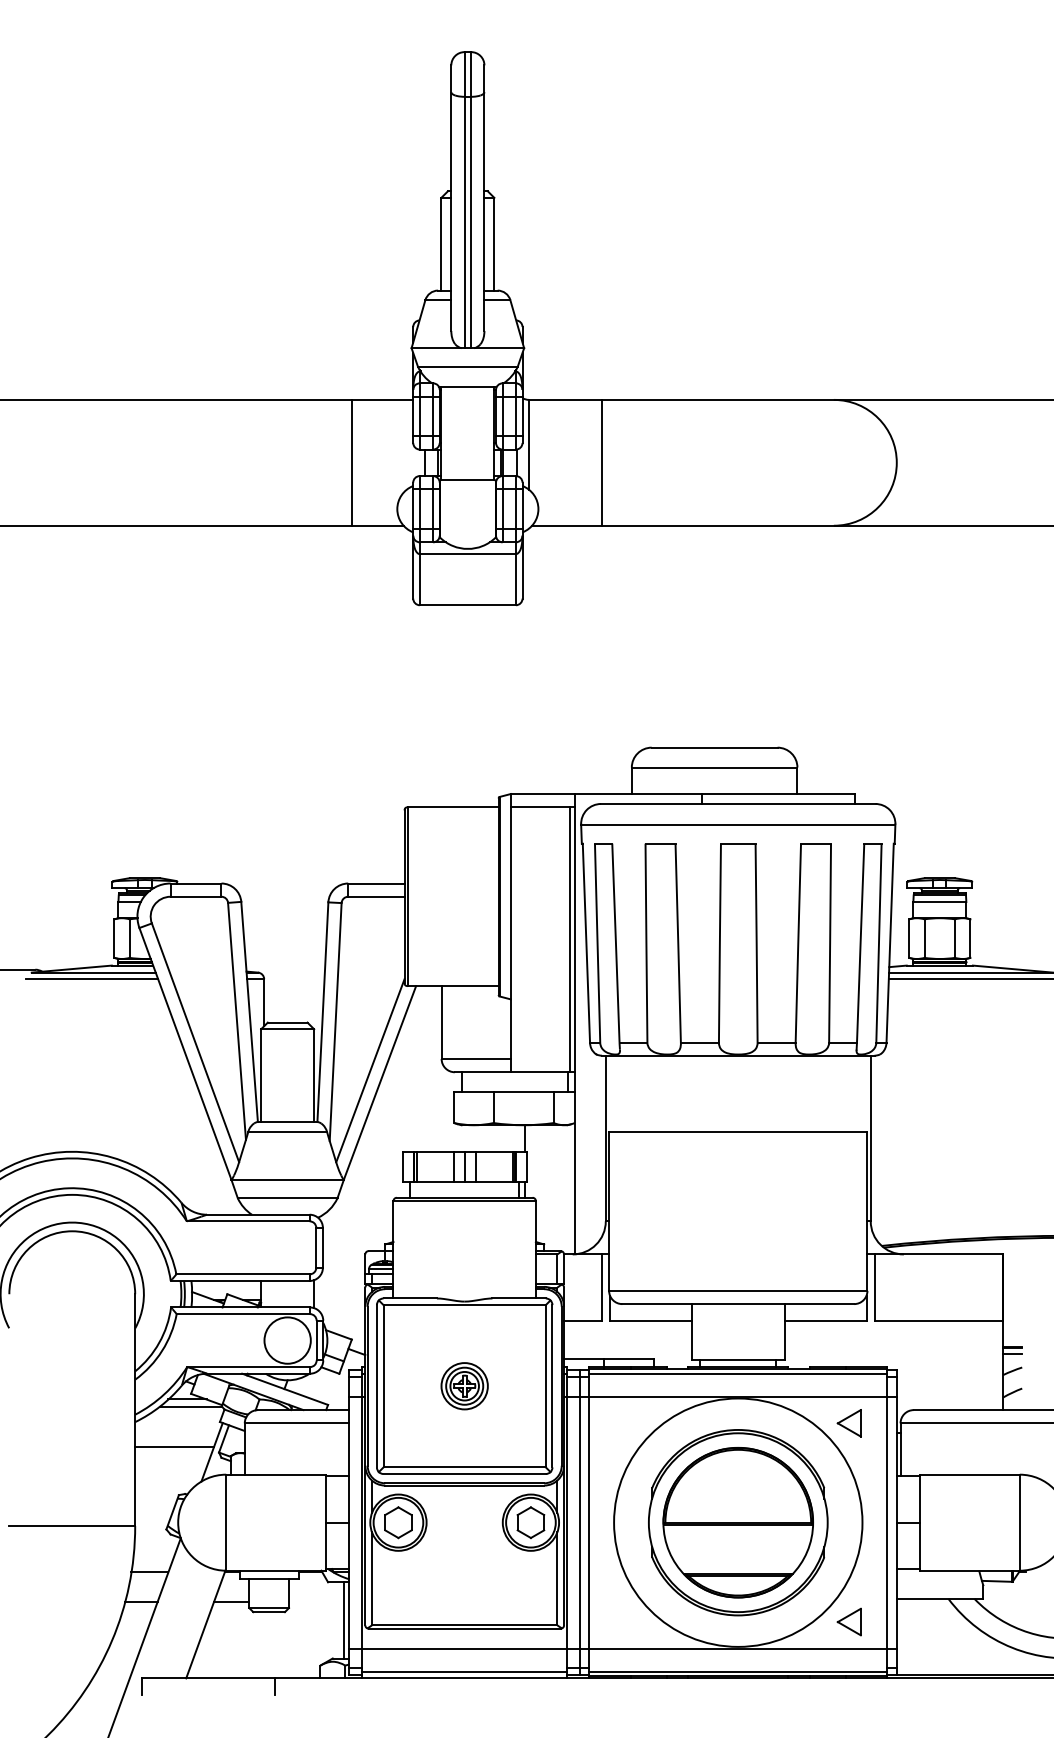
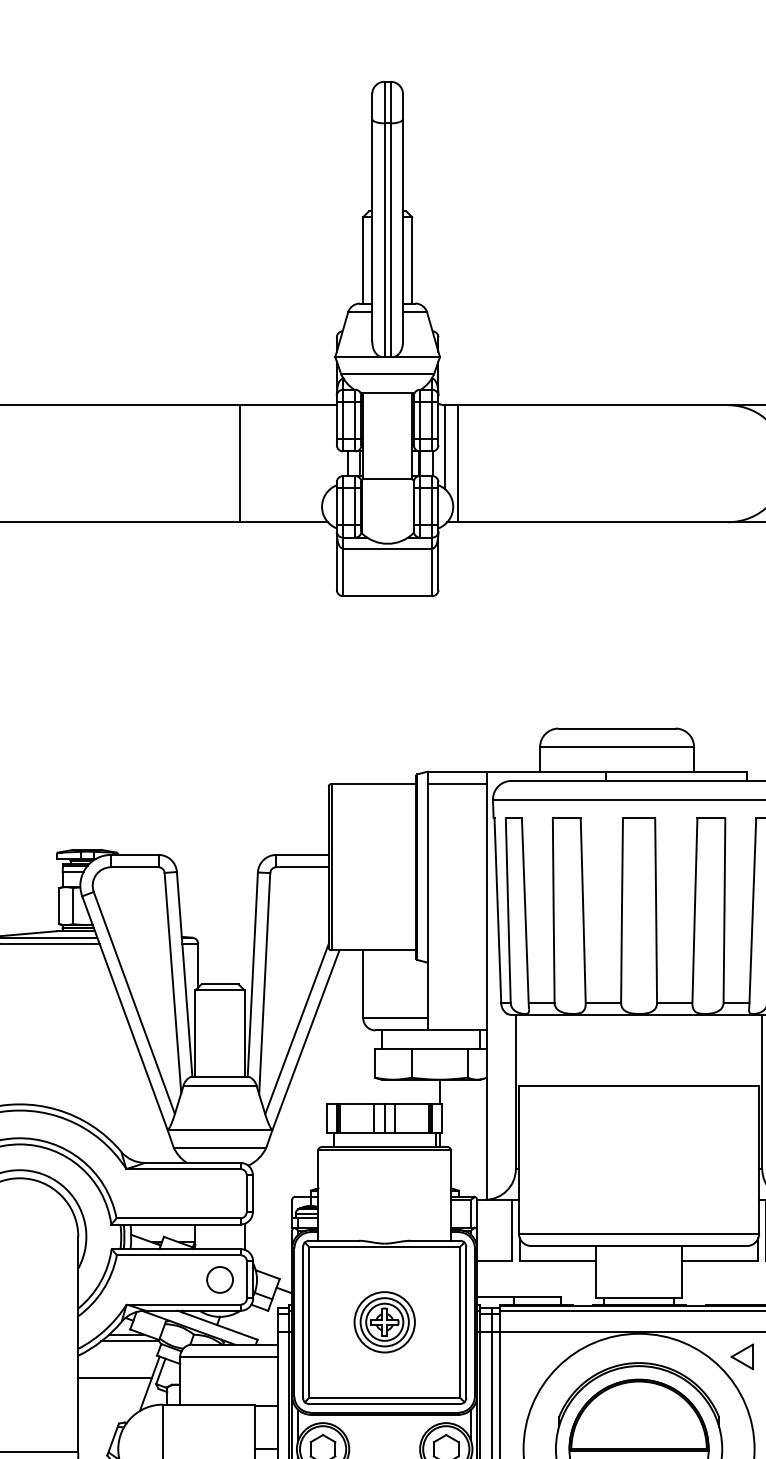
line: (352, 462) -> (240, 463), moved
line: (602, 462) -> (458, 463), moved
line: (570, 939) -> (483, 906), removed
circle: (287, 1340) -> (219, 1279), size x0.6
part: (464, 1386) -> (384, 1322), size x1.4

